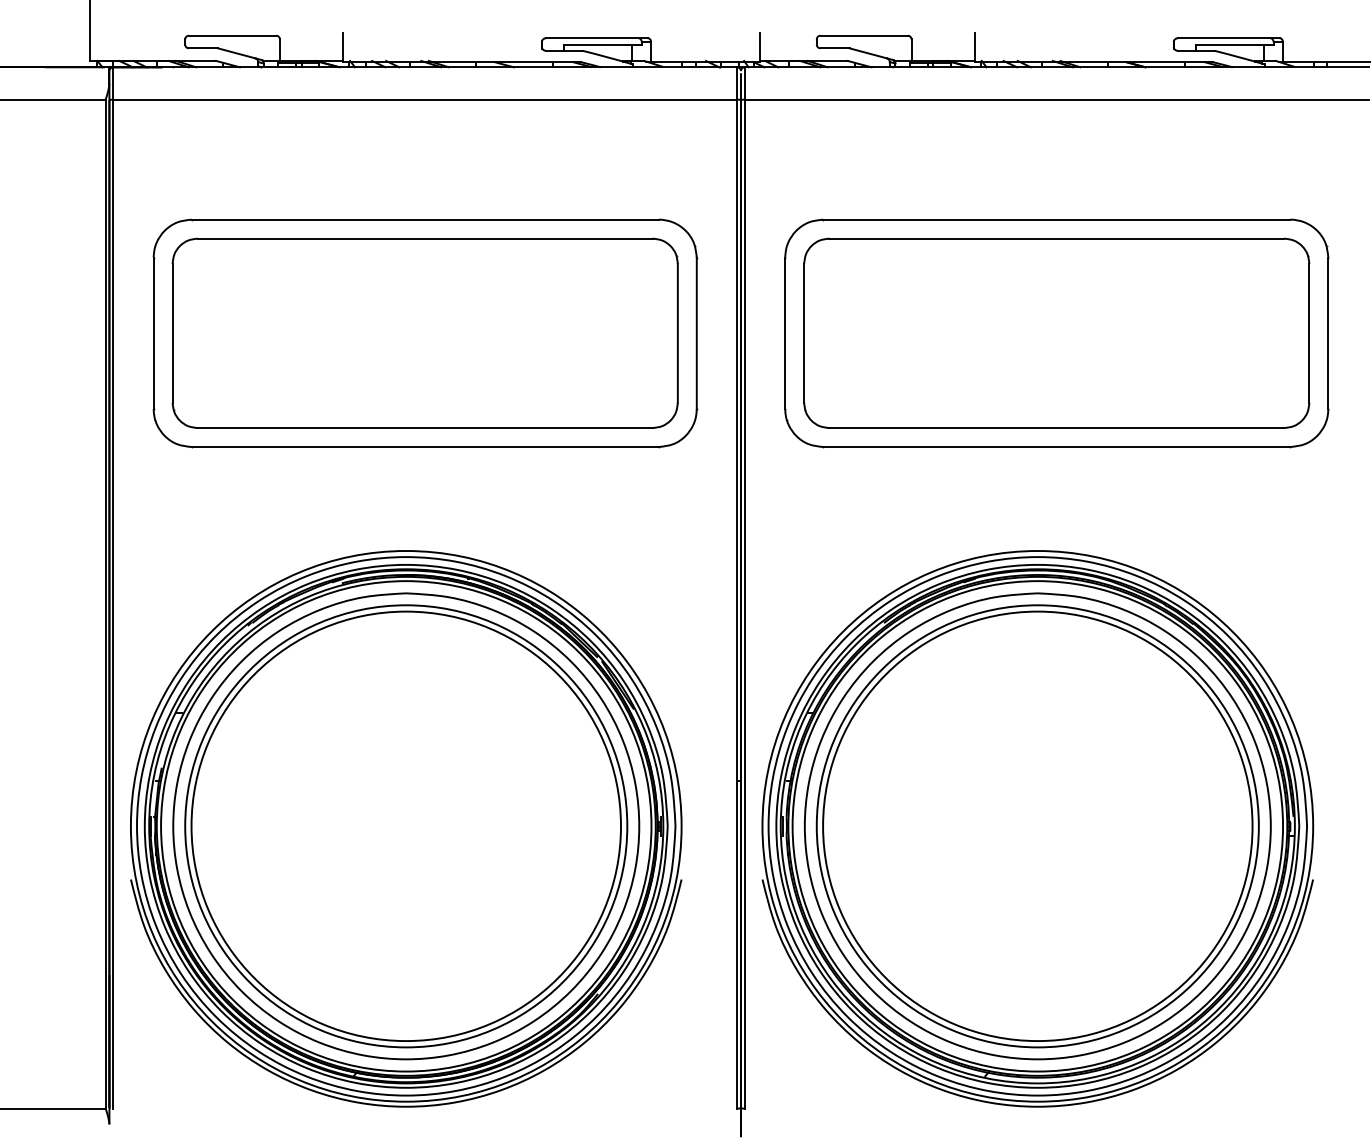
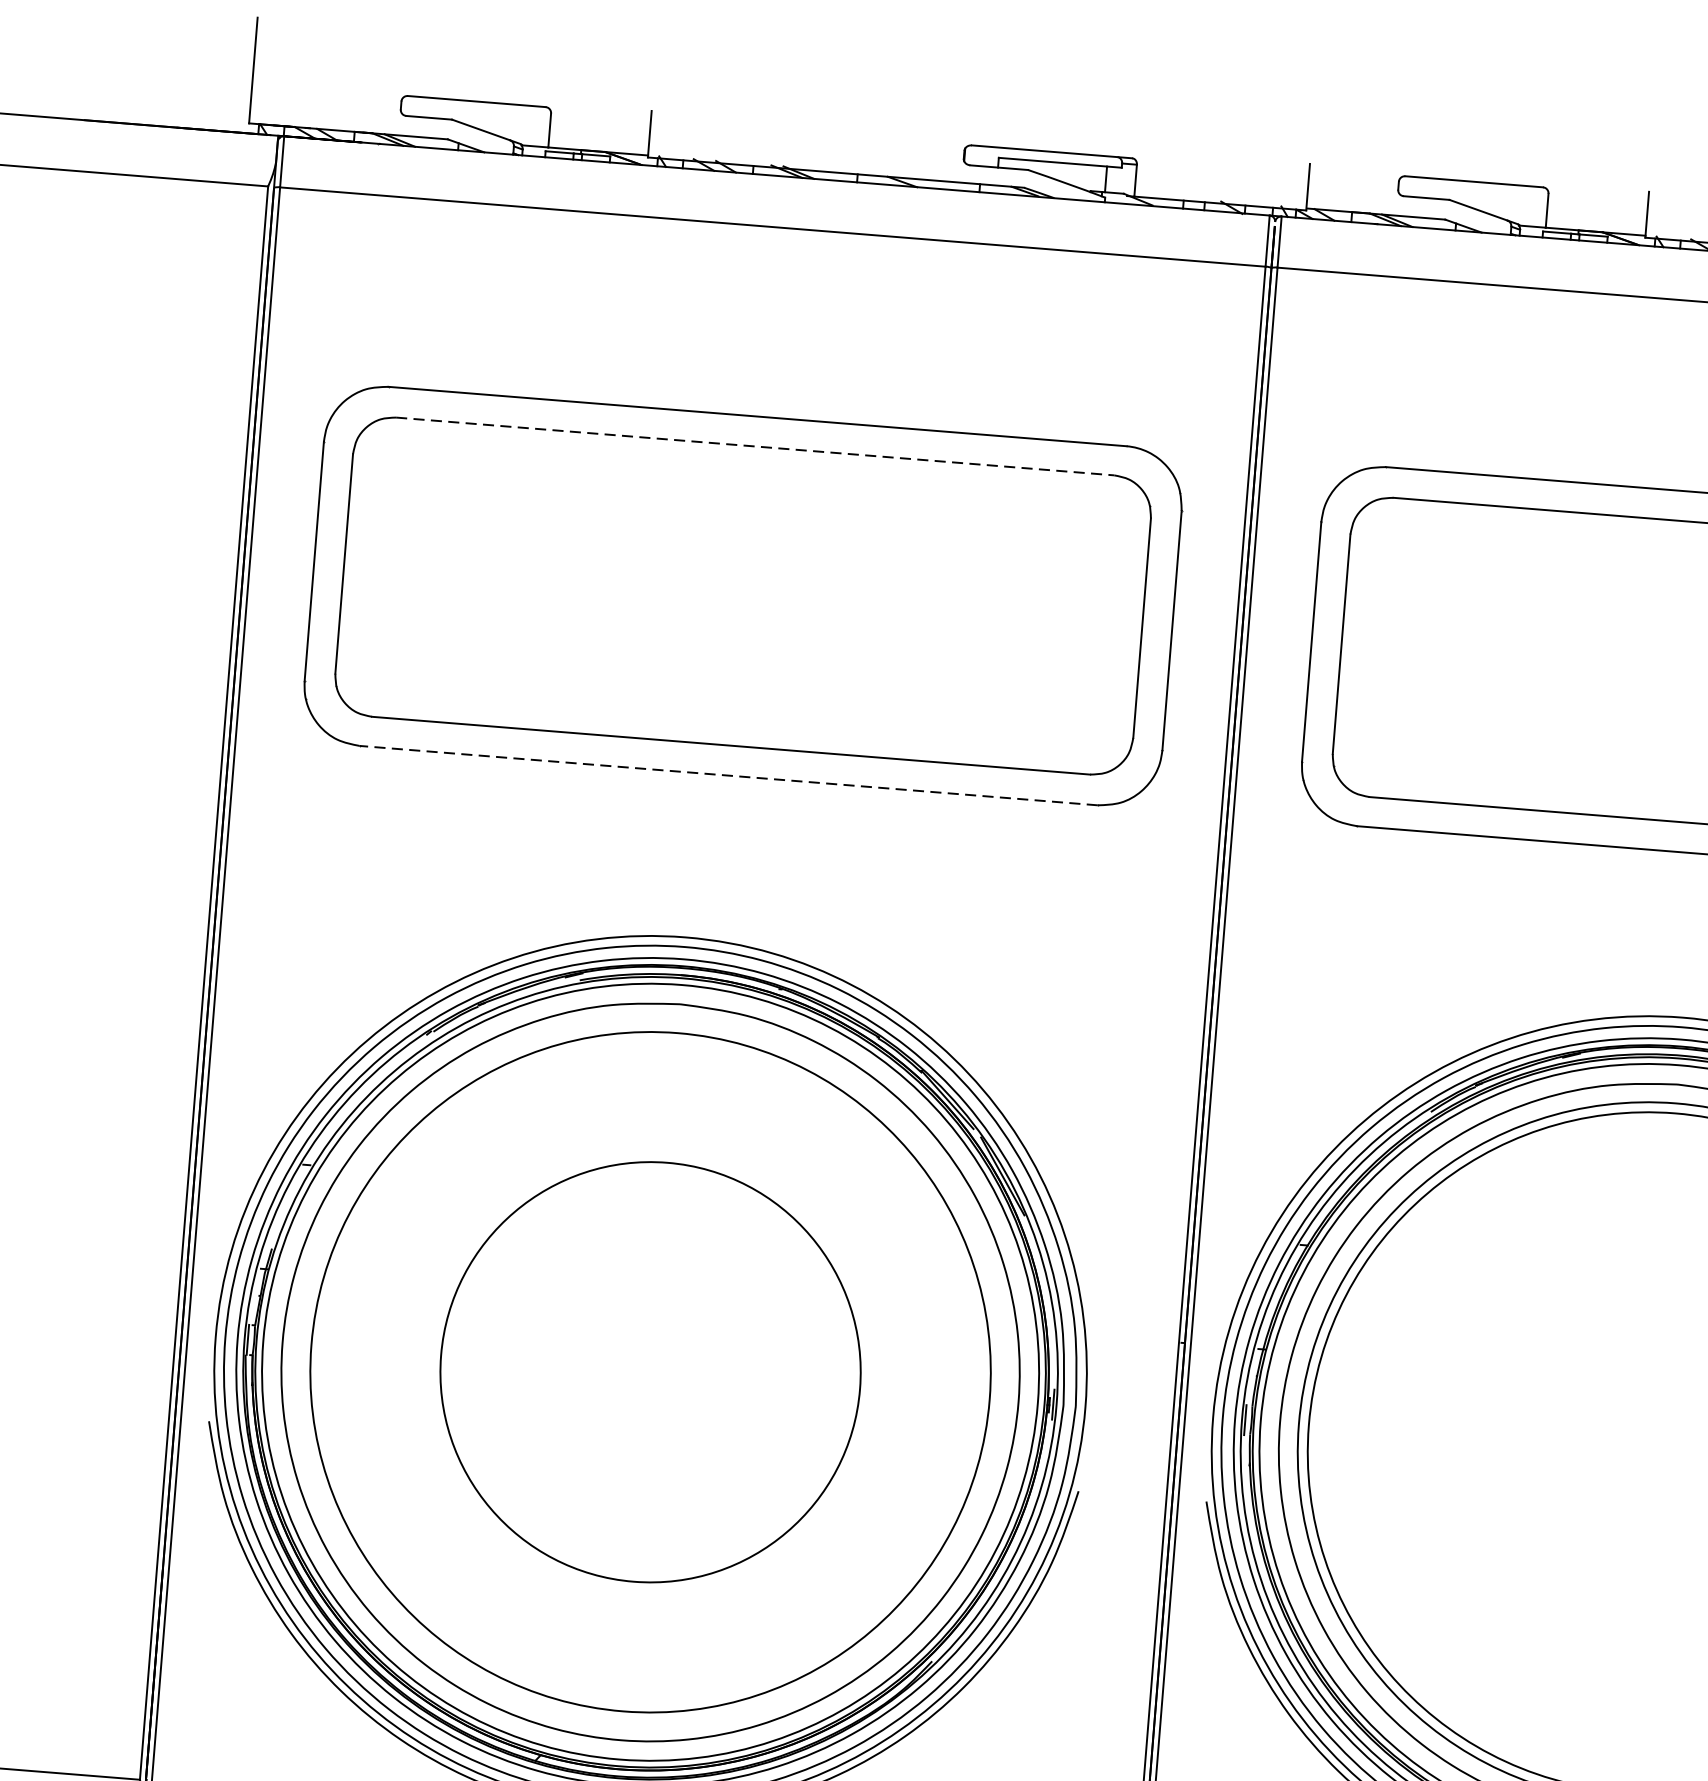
line: (425, 238) -> (755, 446), solid -> dashed
line: (425, 447) -> (729, 776), solid -> dashed
circle: (406, 826) -> (650, 1372), size x0.6

